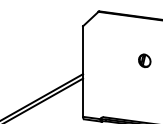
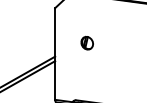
part: (144, 60) -> (87, 42), moved

